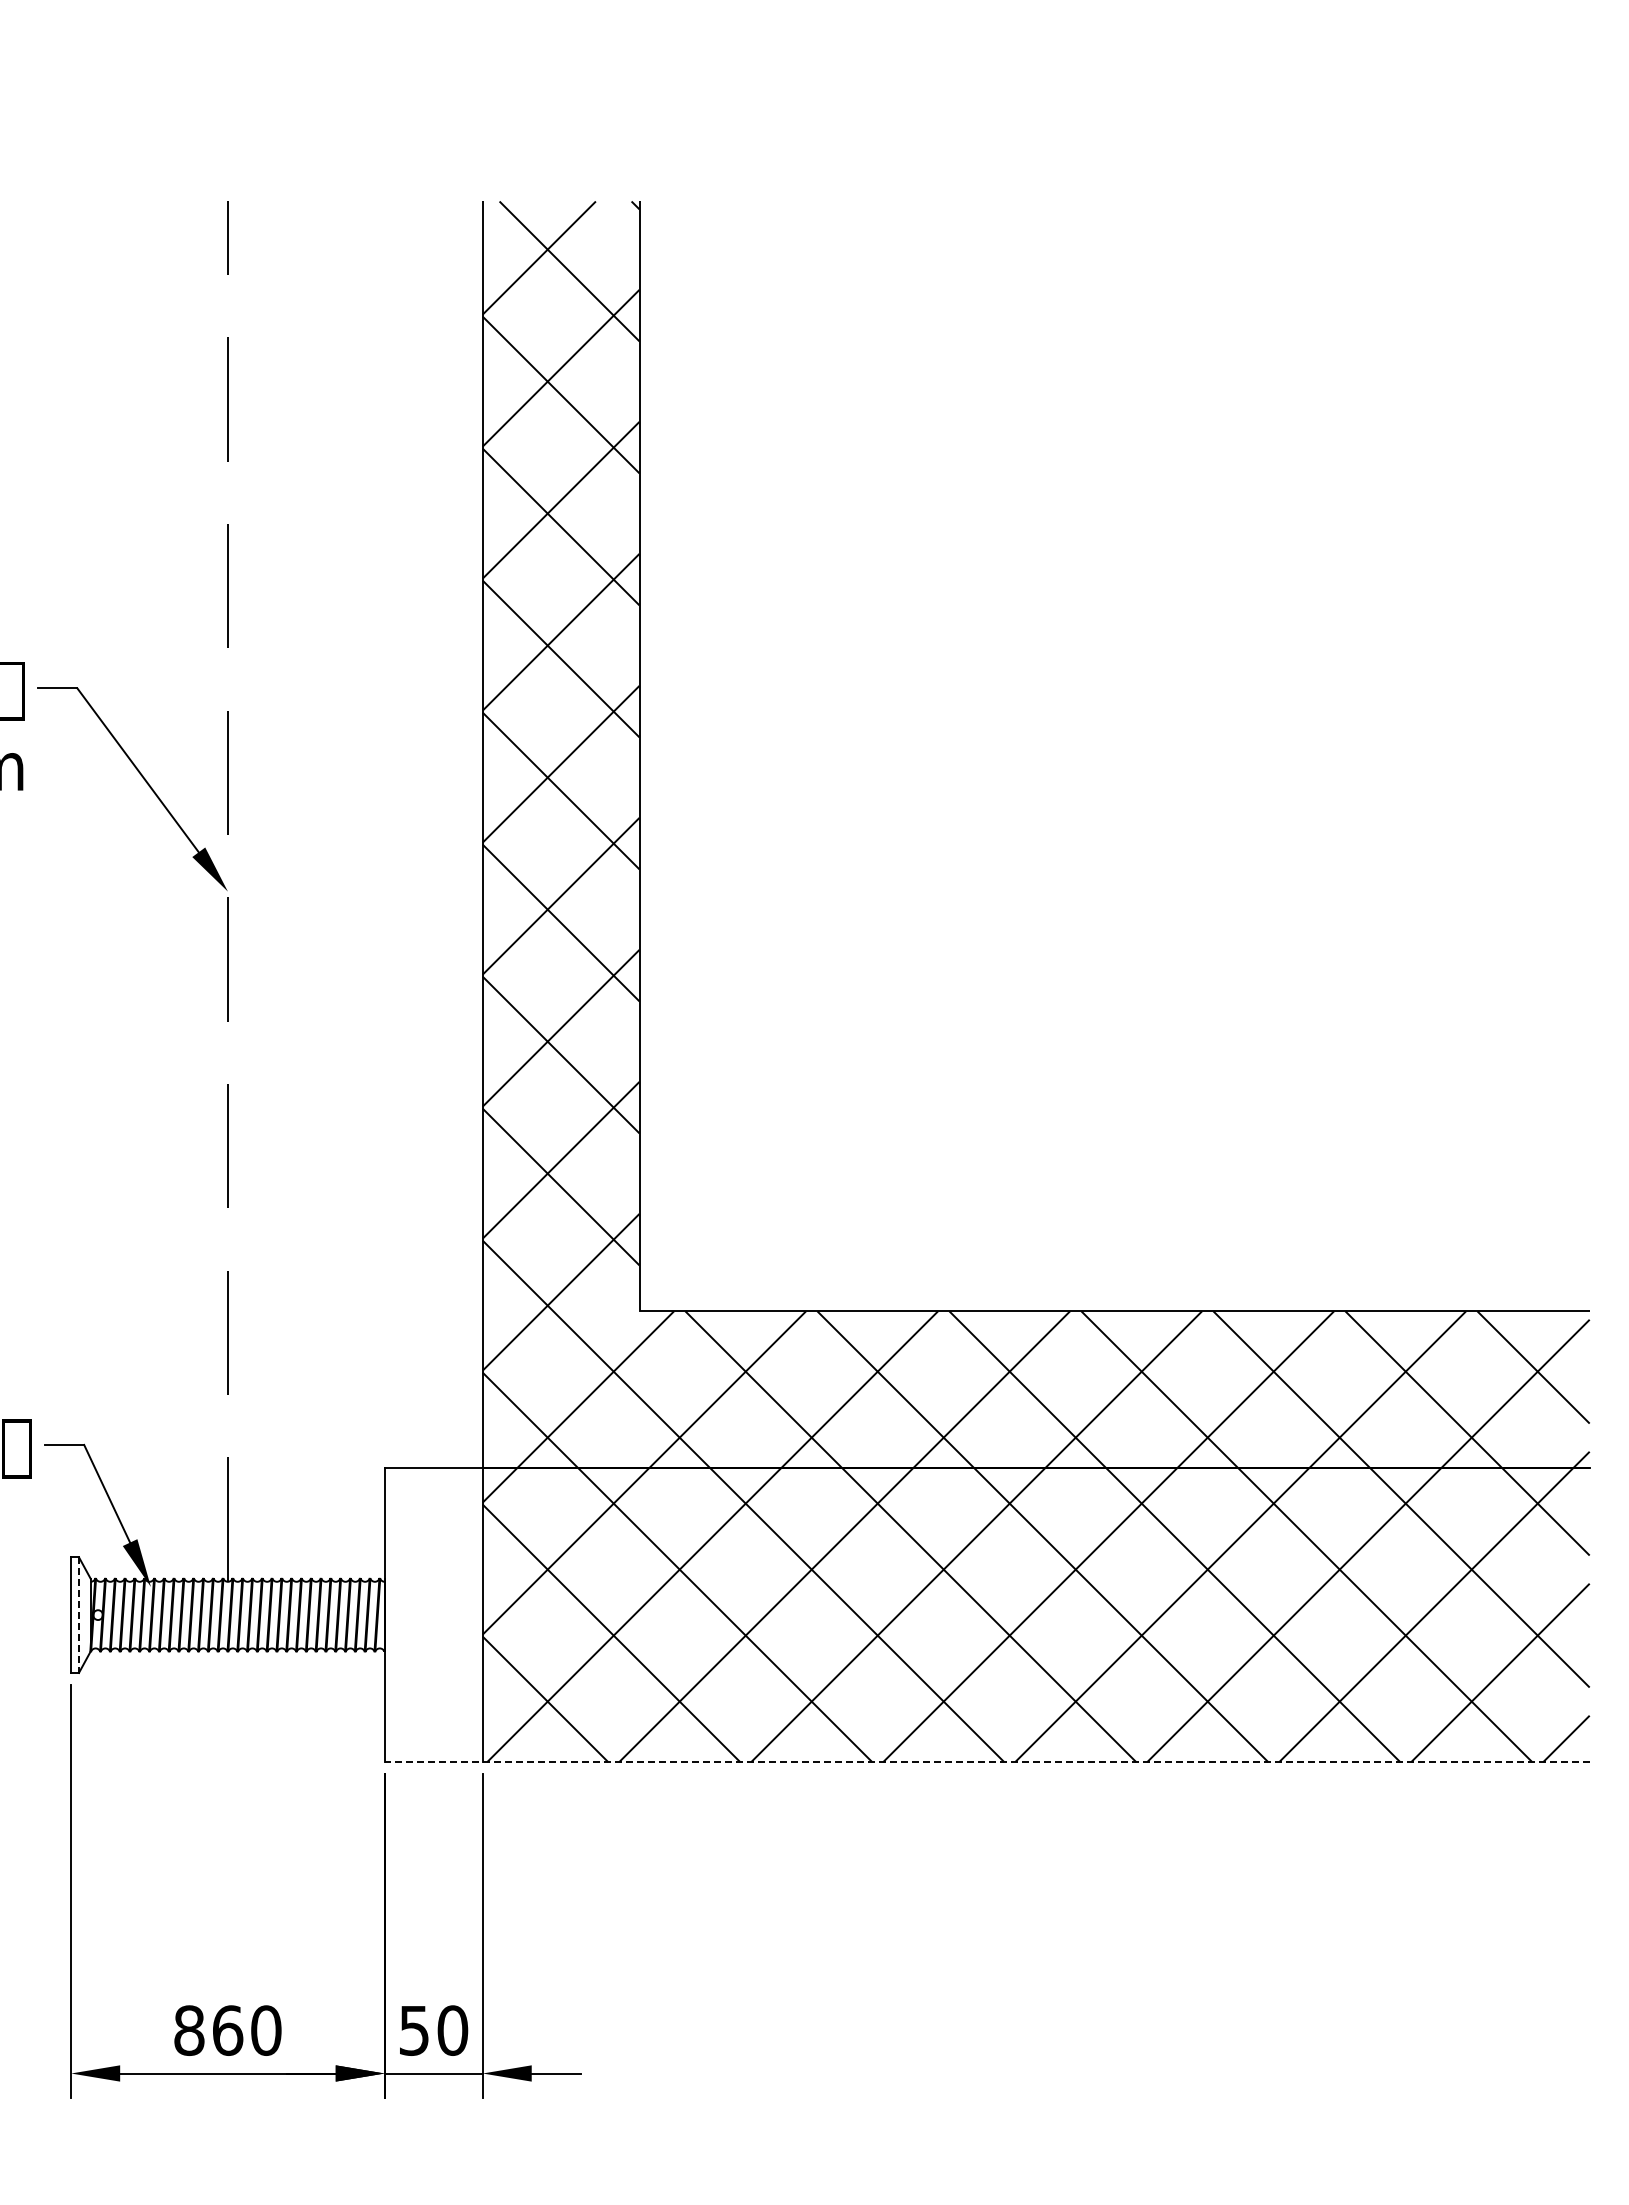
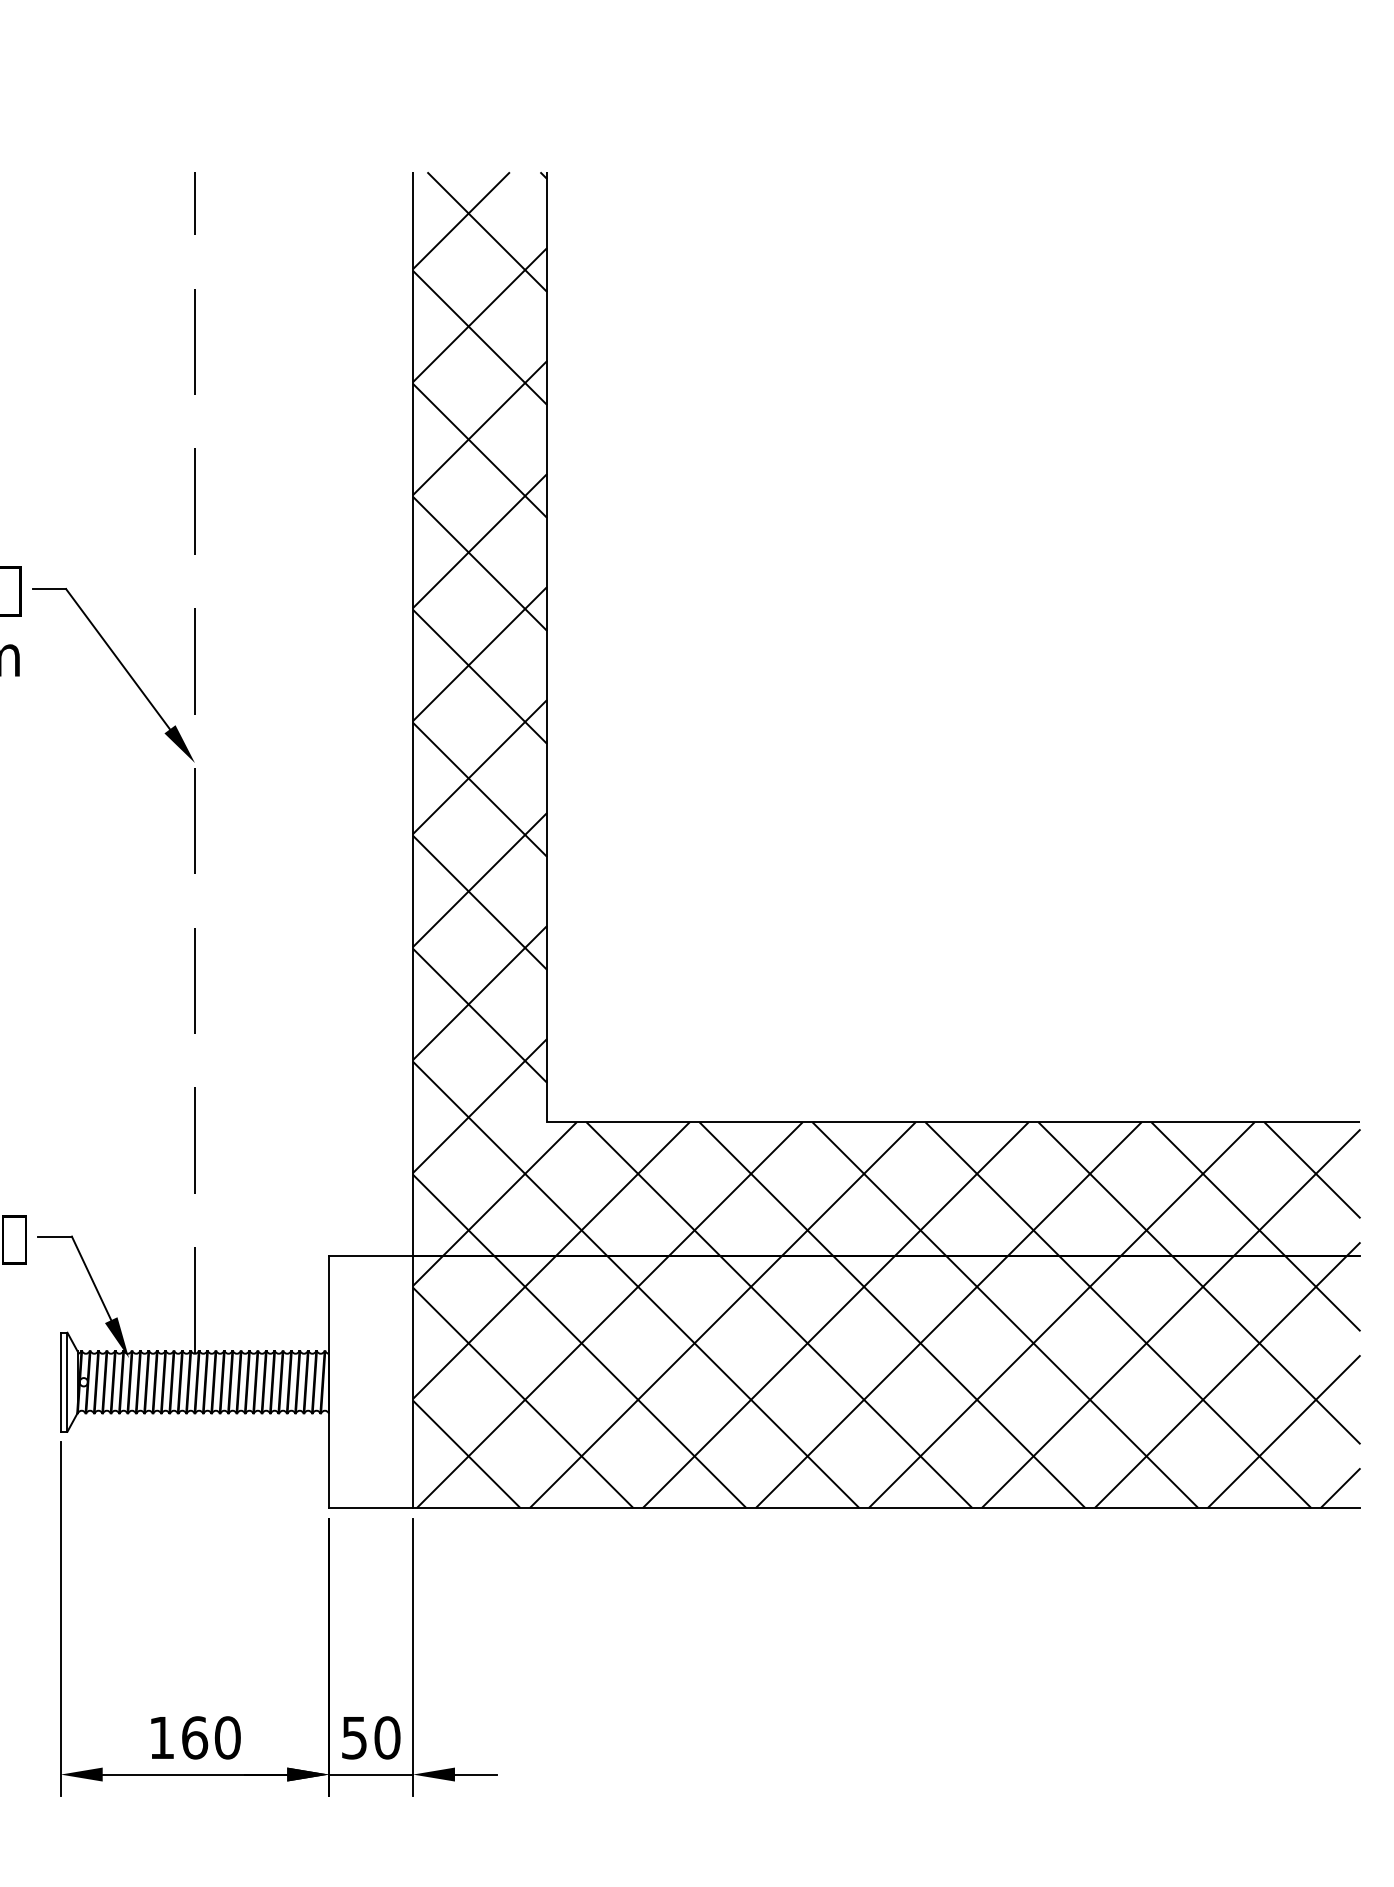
line: (78, 1615) -> (67, 1382), dashed -> solid
line: (986, 1762) -> (844, 1508), dashed -> solid
text: (189, 2030) -> (162, 1737), 860 -> 160

